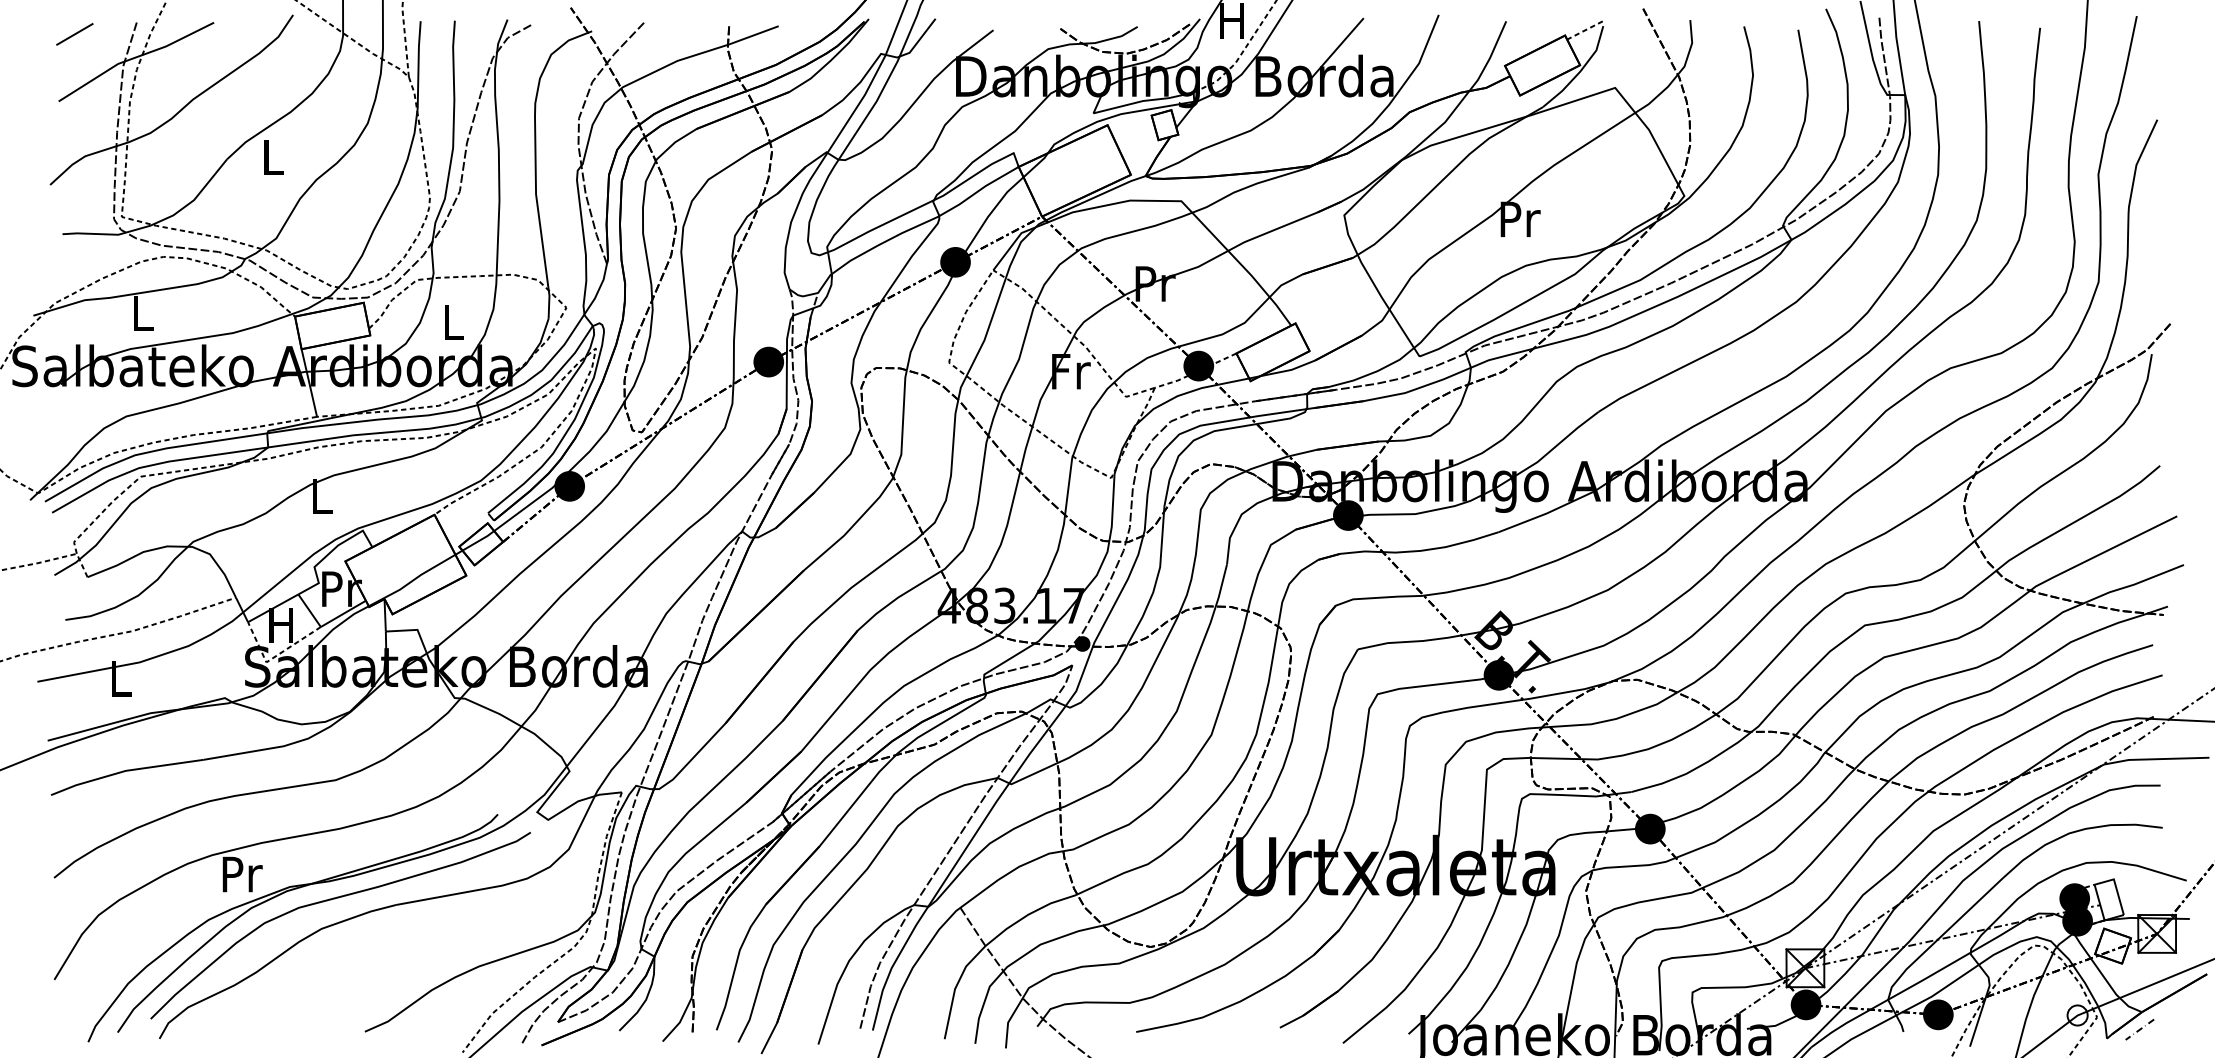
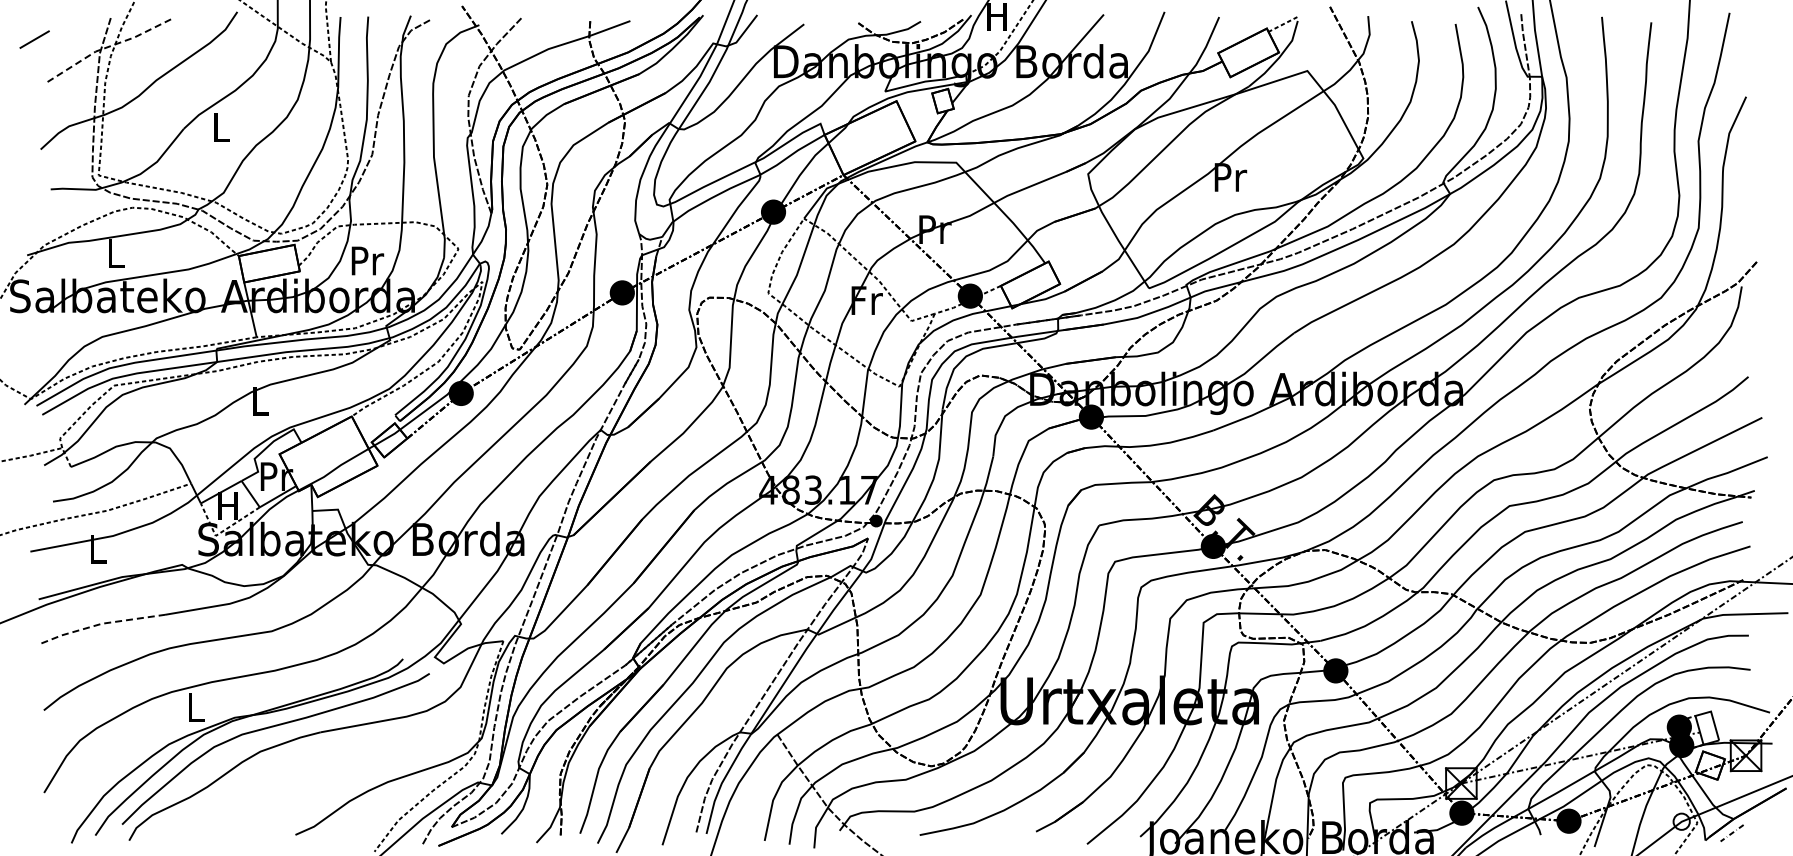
line: (74, 34) -> (34, 39), moved
line: (135, 57) -> (109, 46), solid -> dashed
text: (453, 322) -> (367, 260), L -> Pr
line: (125, 770) -> (101, 623), solid -> dashed
text: (242, 874) -> (196, 707), Pr -> L

